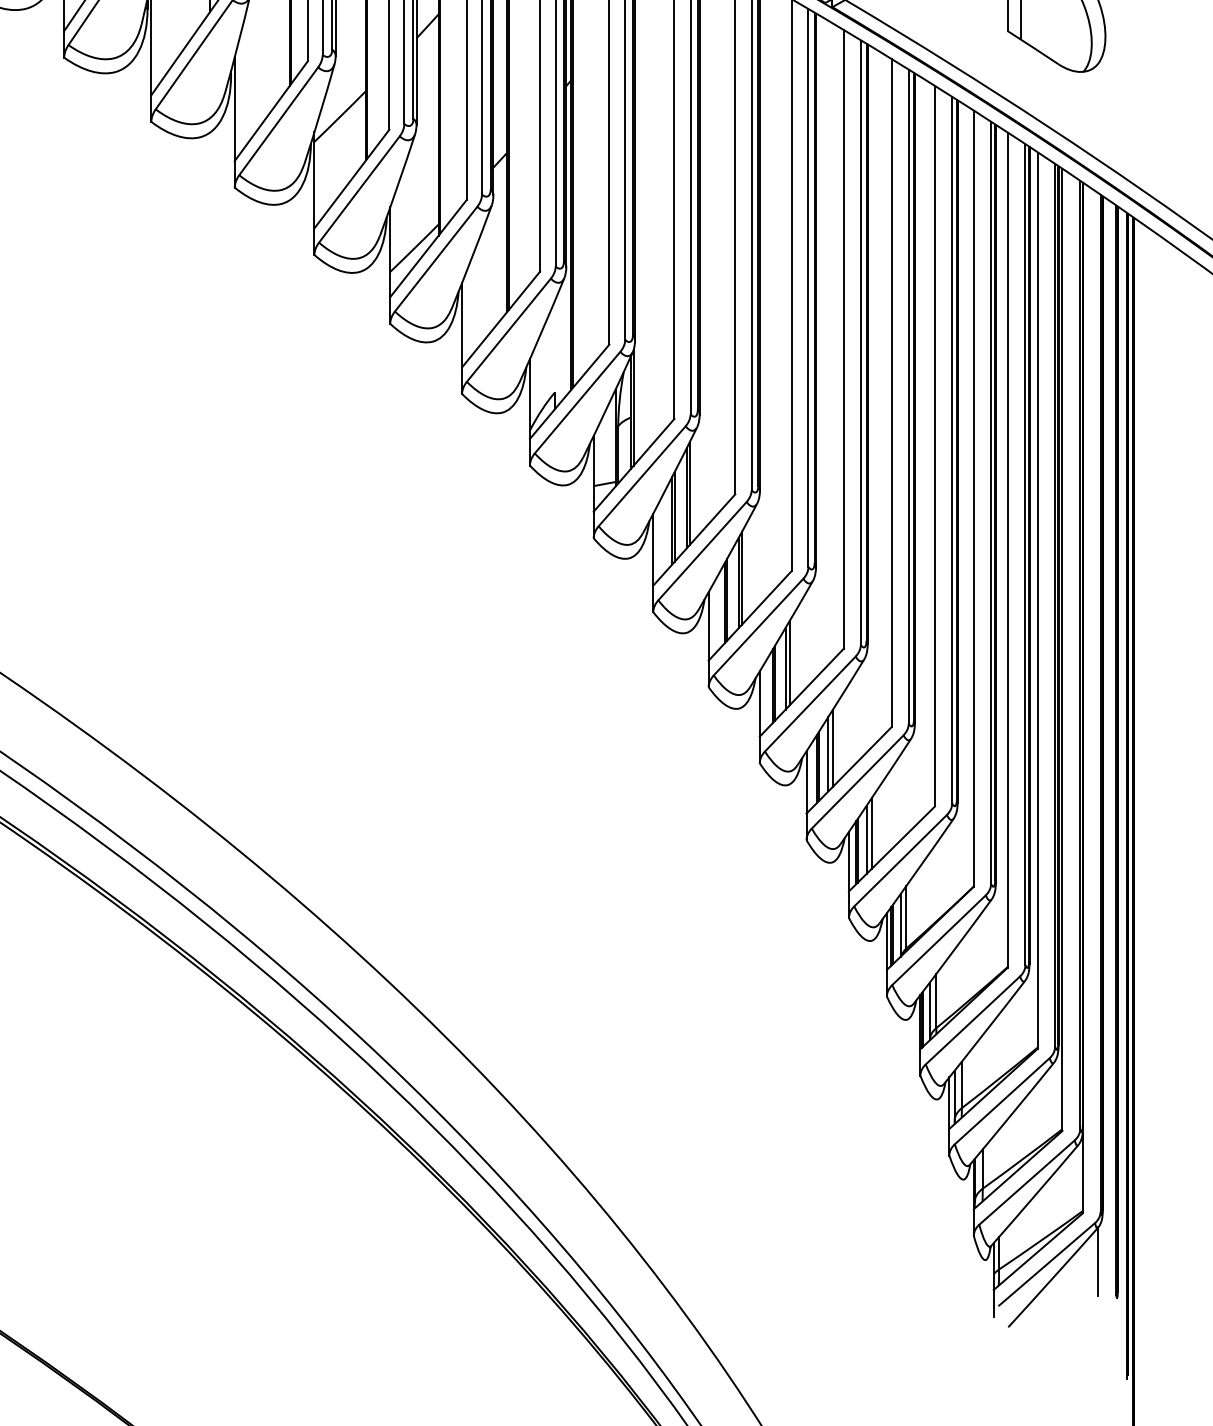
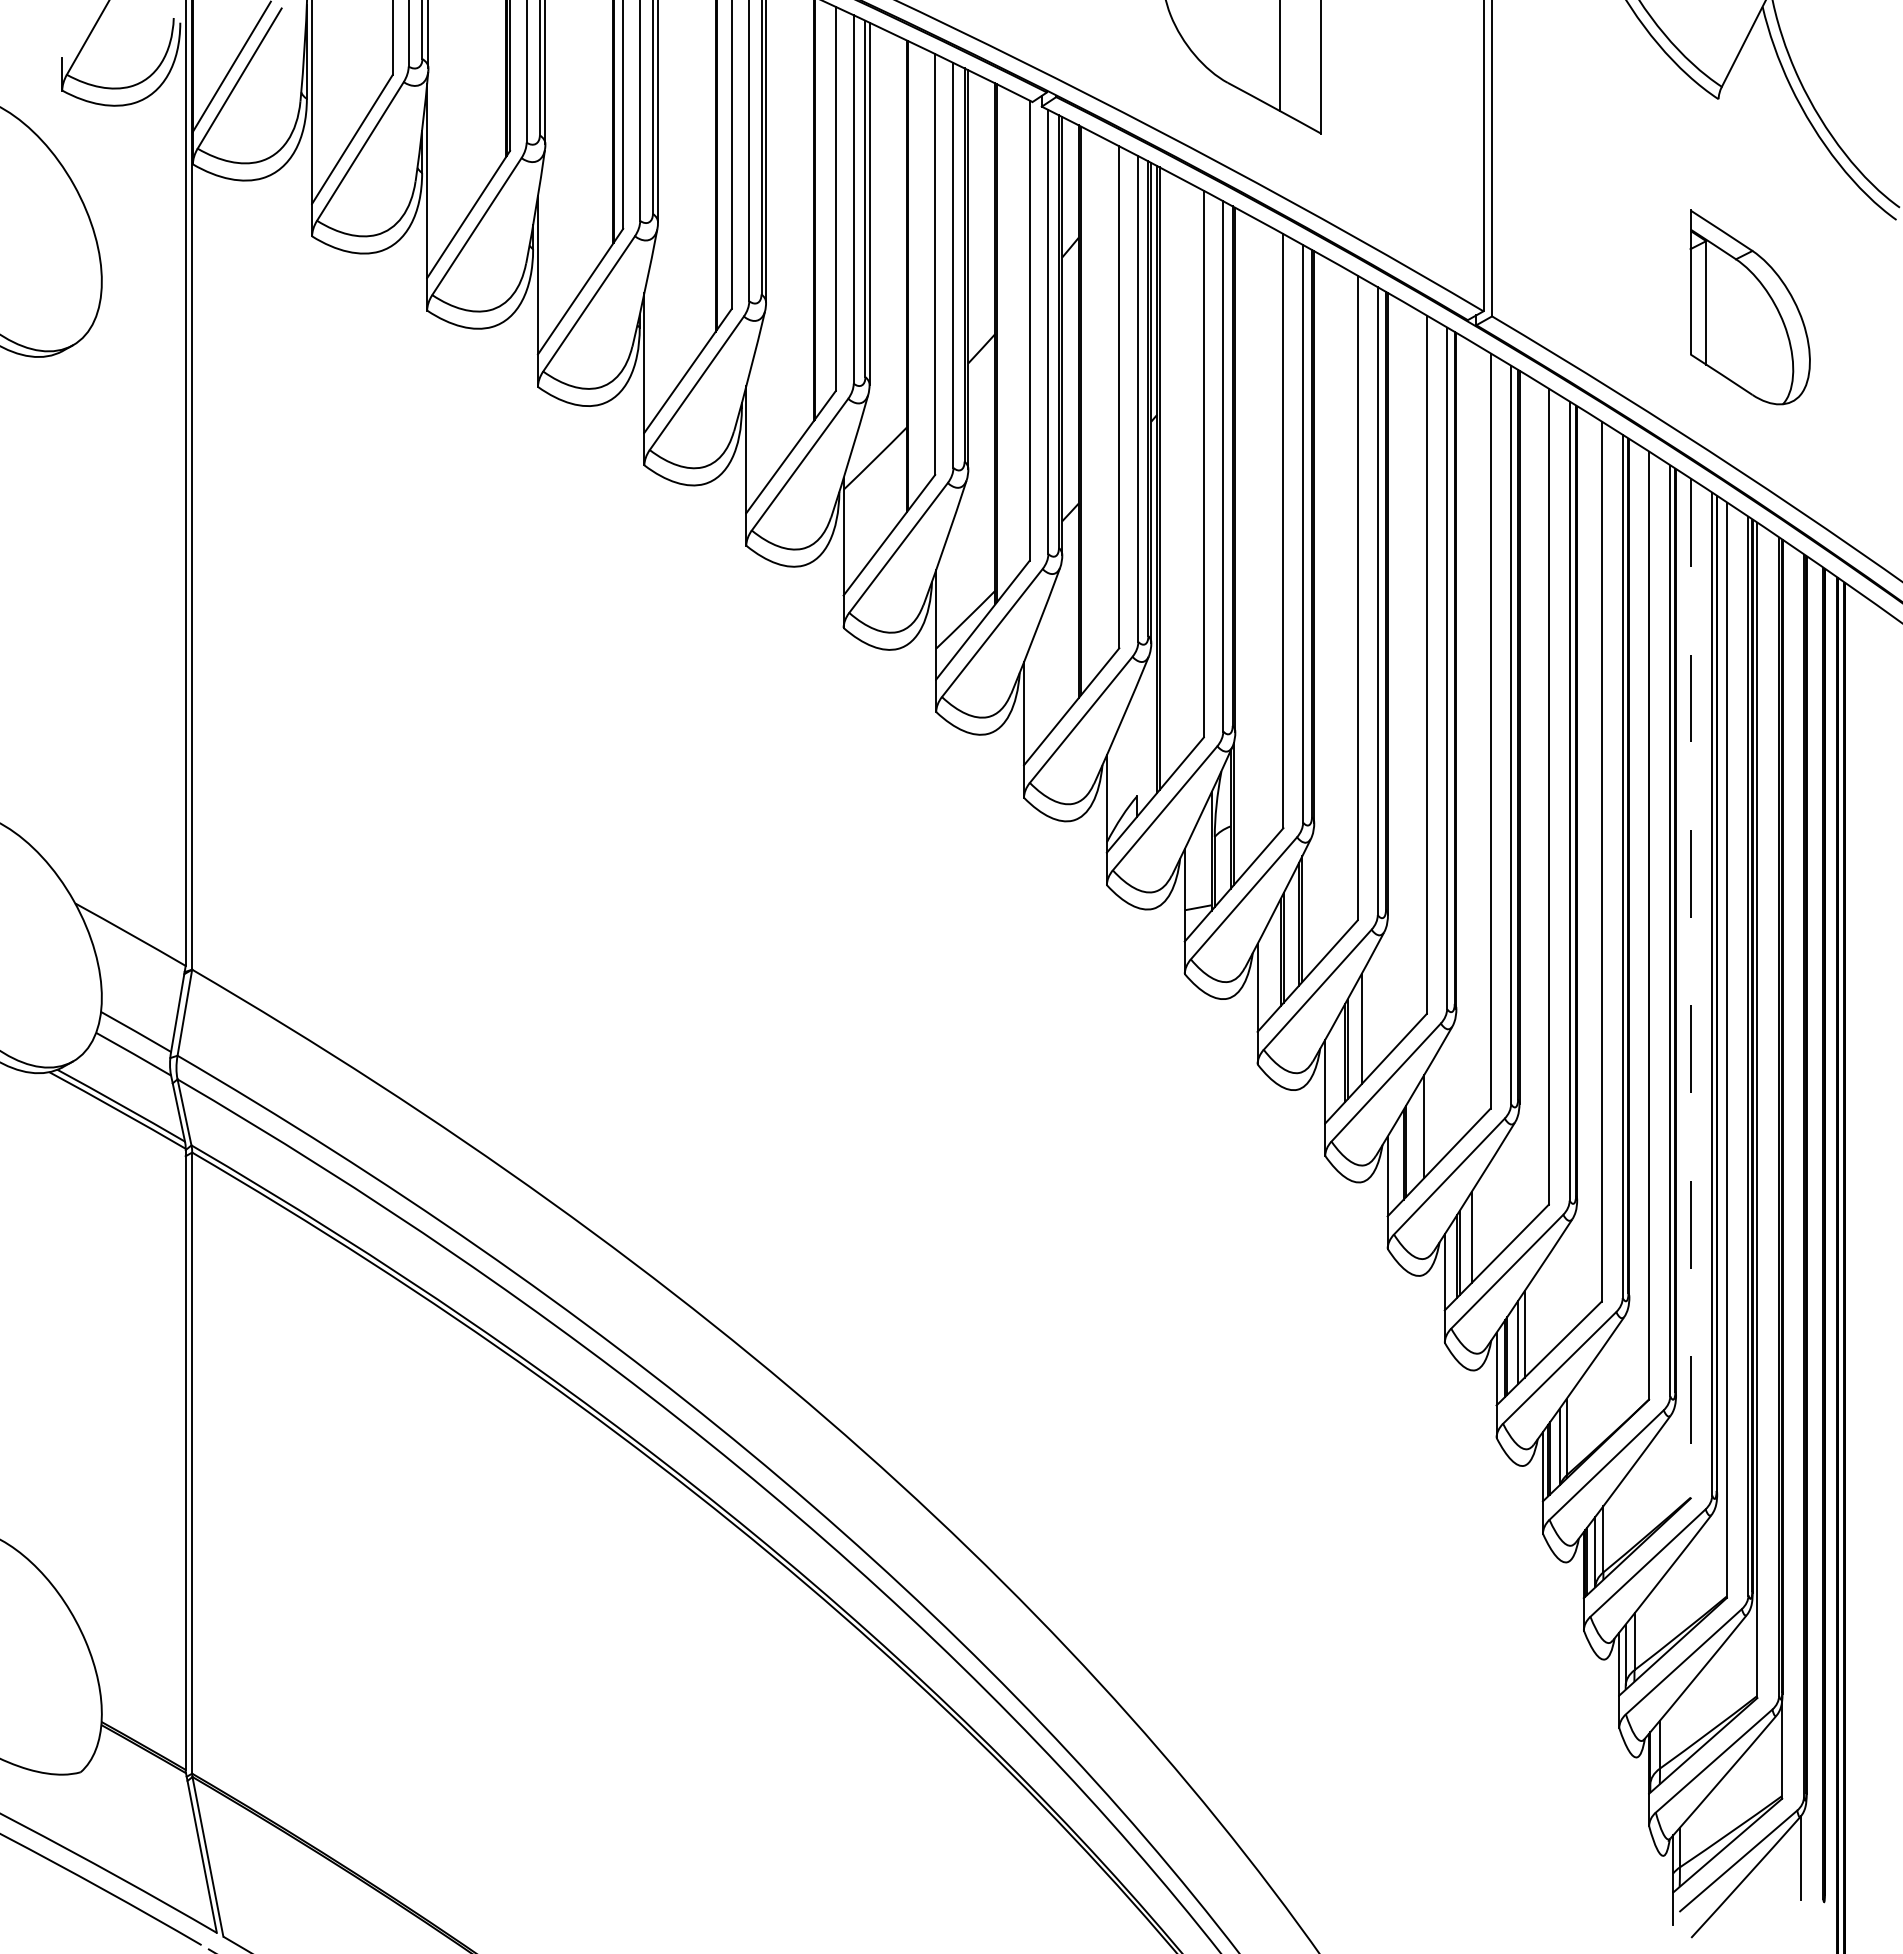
line: (1007, 550) -> (1690, 988), solid -> dashed
line: (742, 577) -> (1366, 1022), removed
line: (785, 668) -> (1419, 1133), removed
line: (833, 748) -> (1477, 1230), removed

